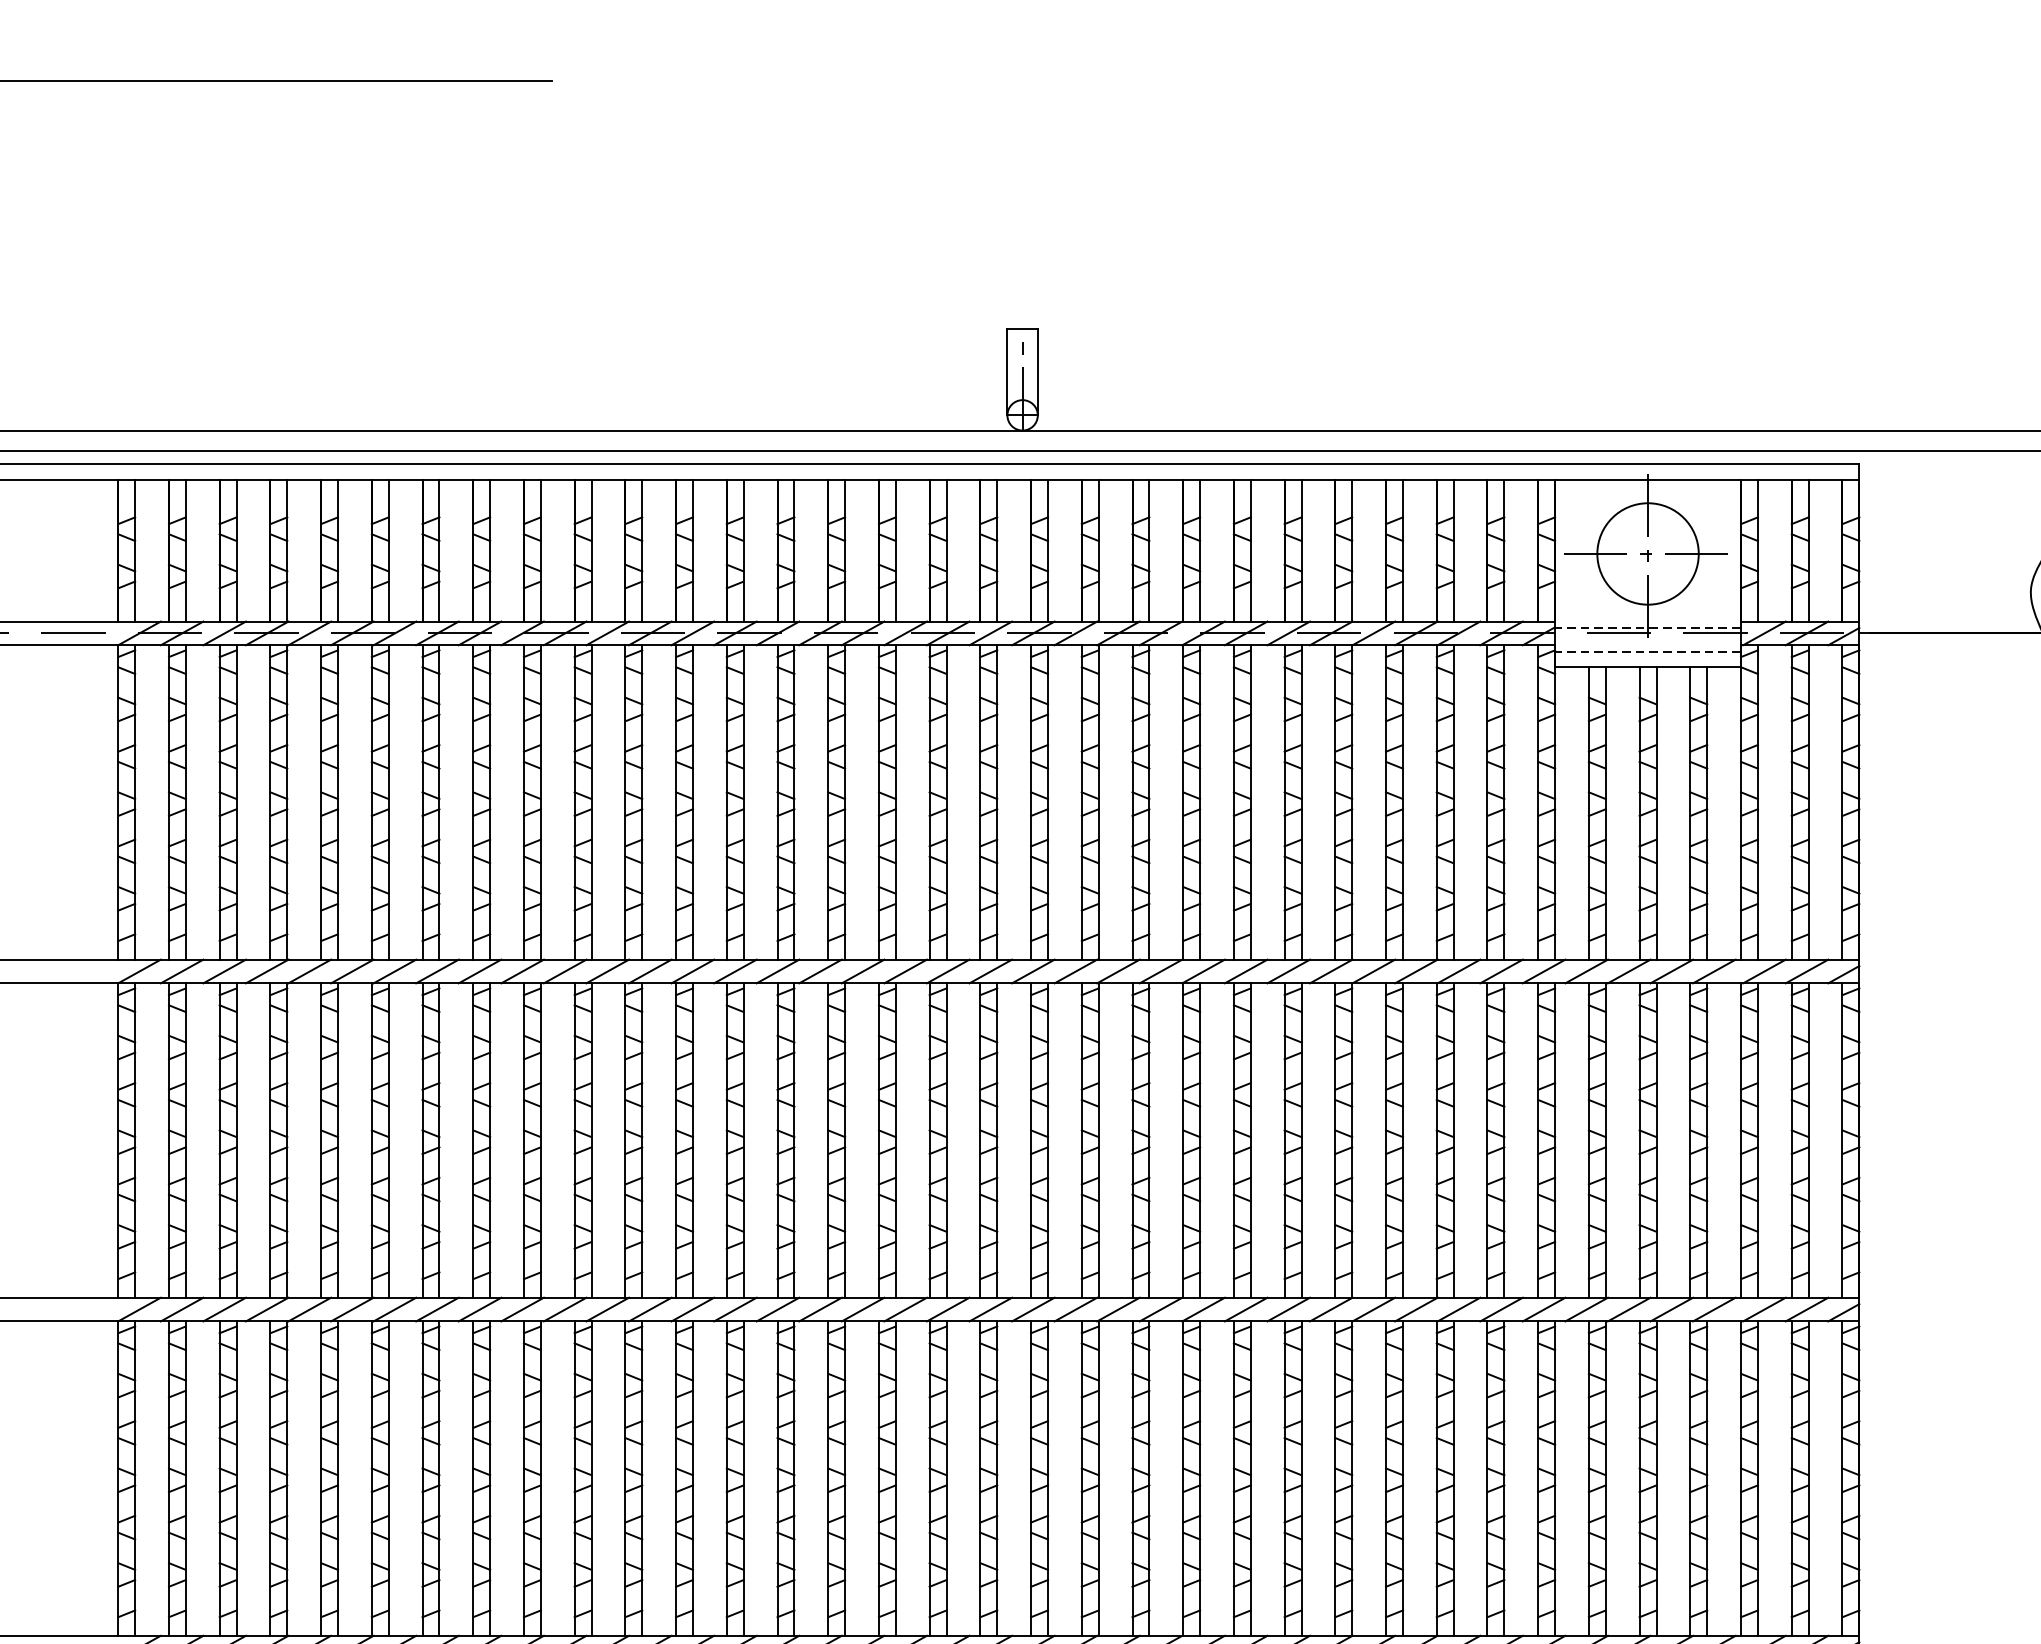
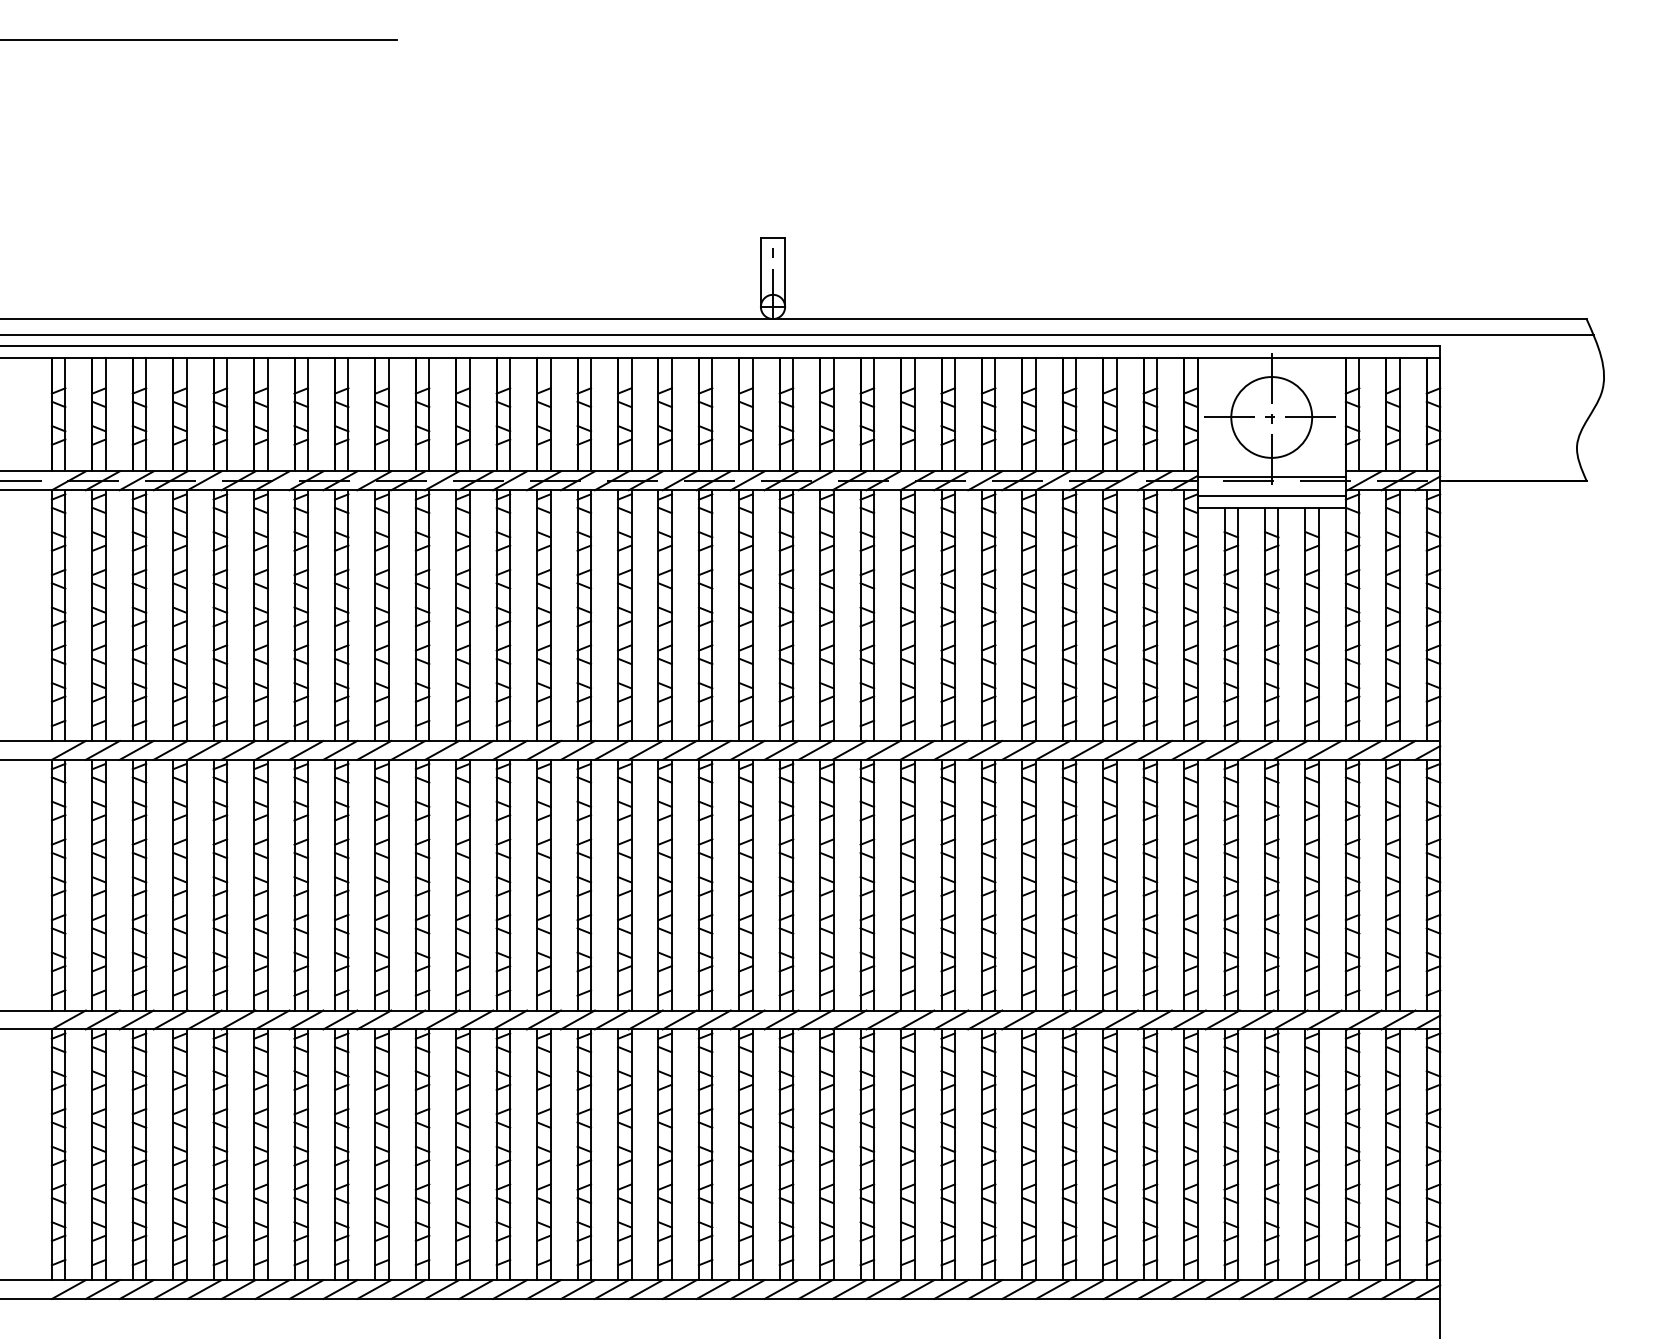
line: (1647, 628) -> (1271, 476), dashed -> solid
line: (1647, 651) -> (1271, 495), dashed -> solid

